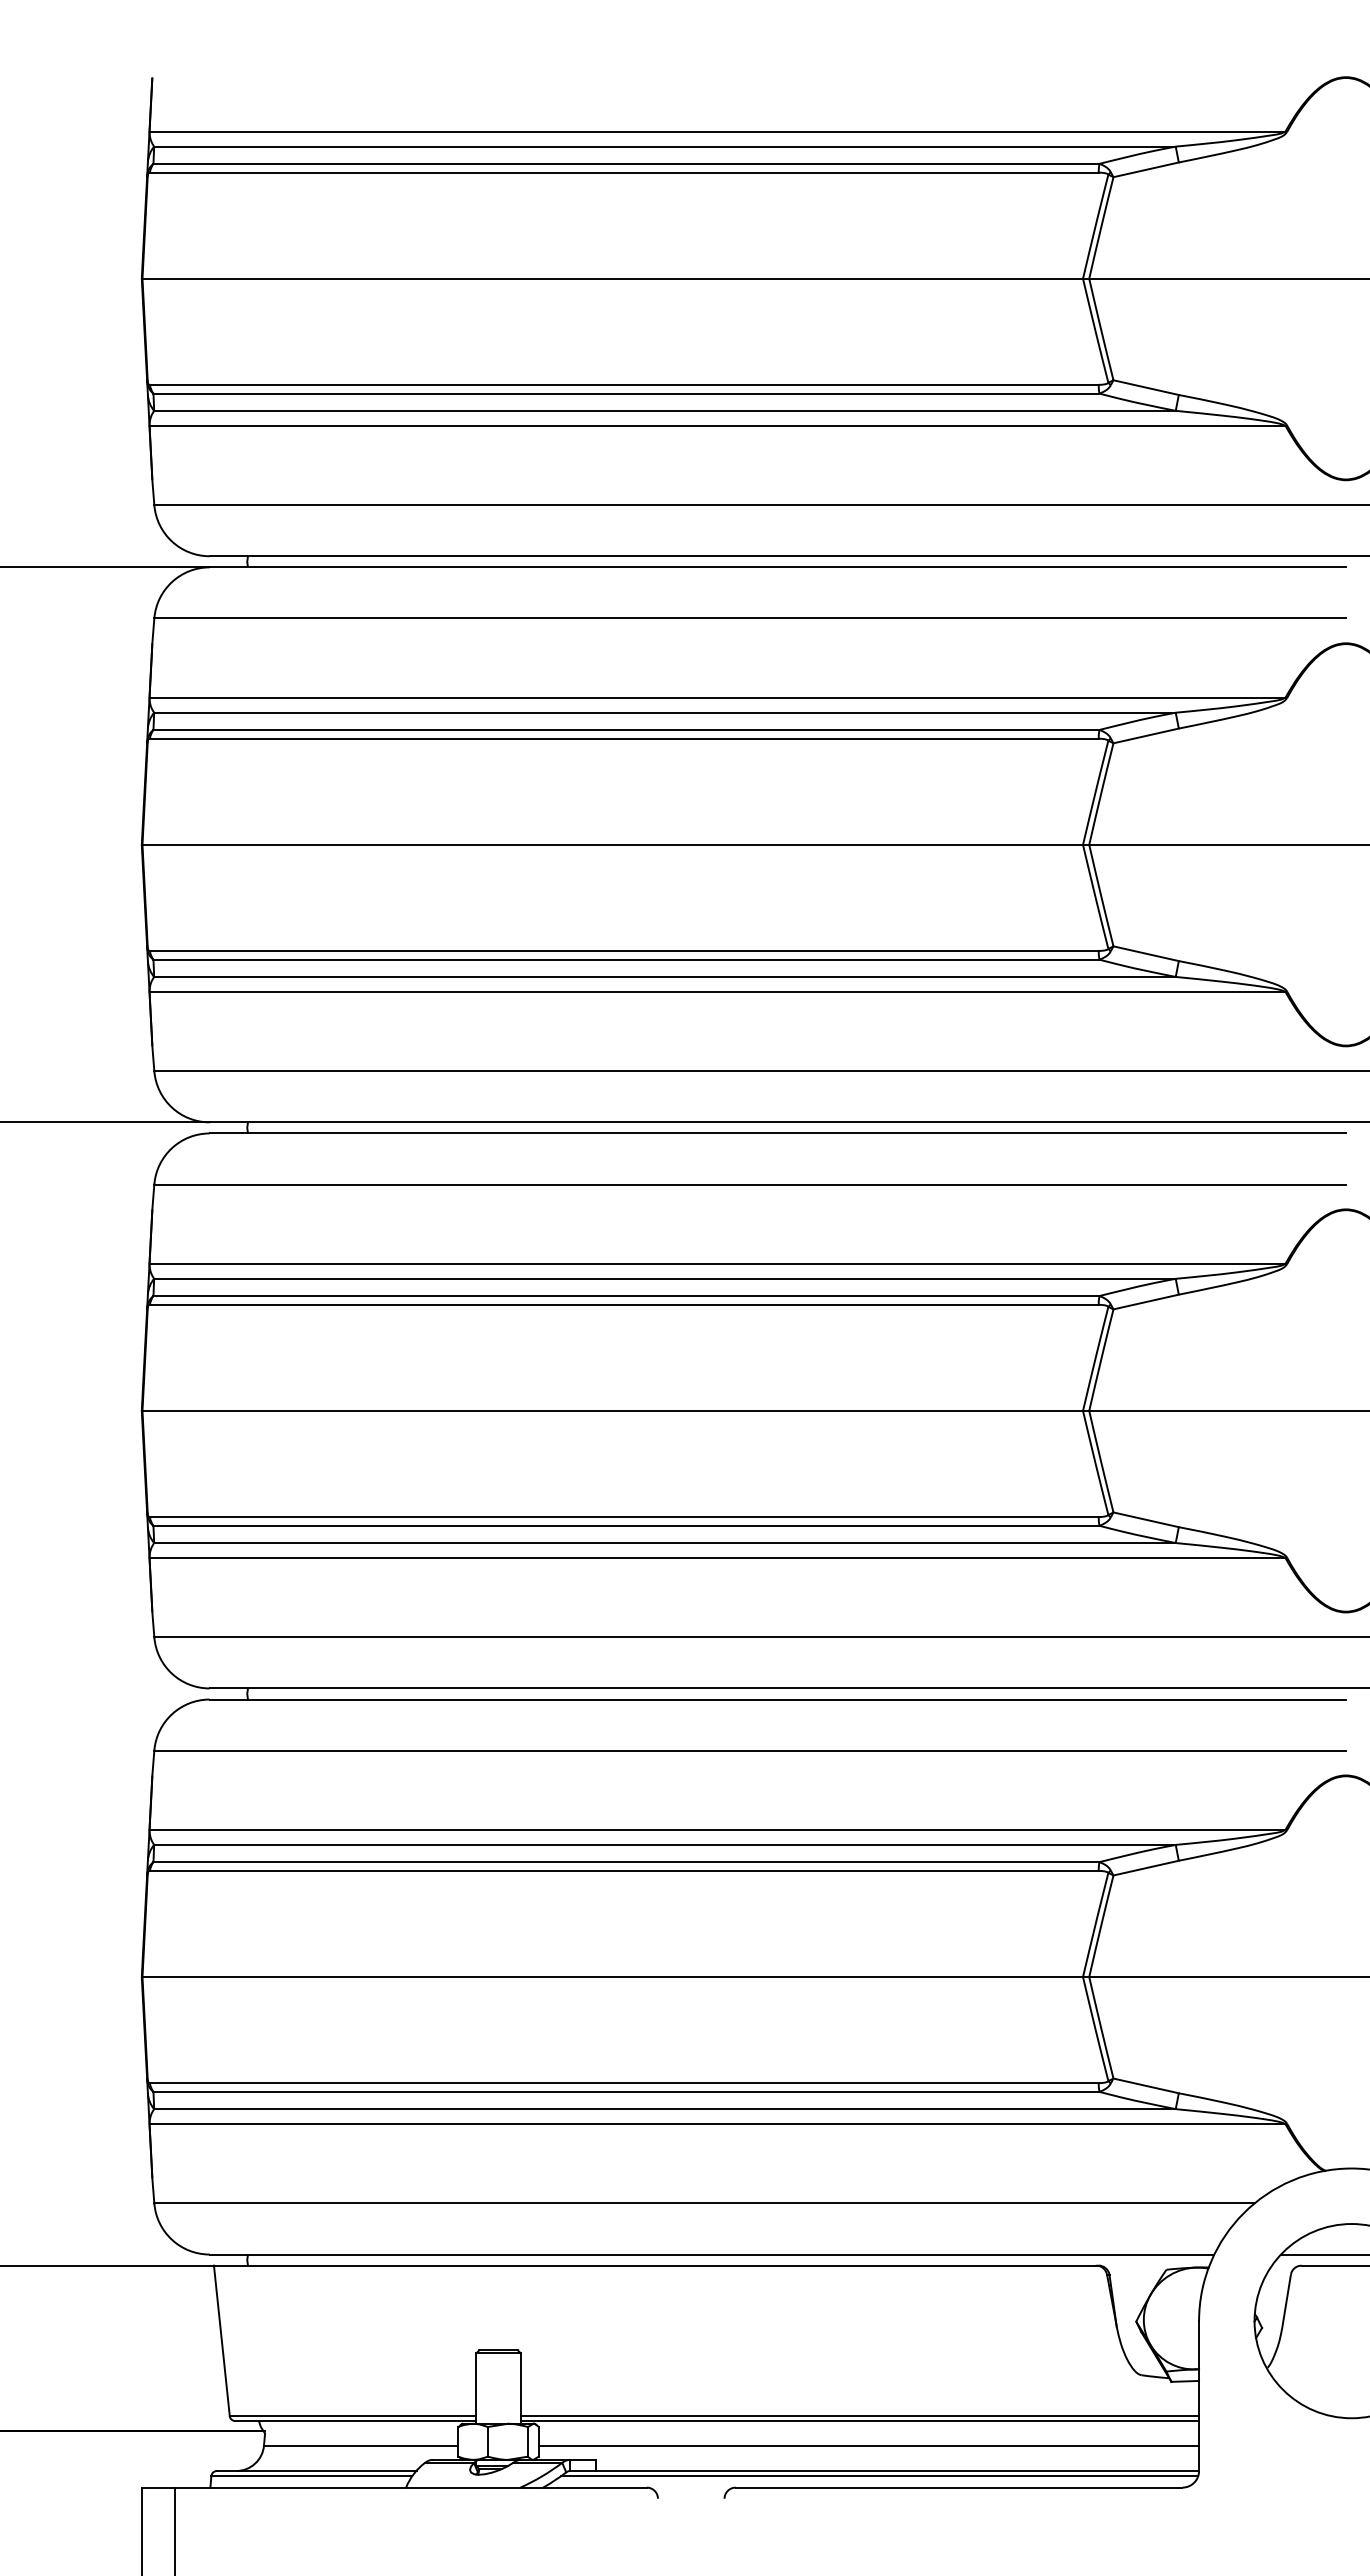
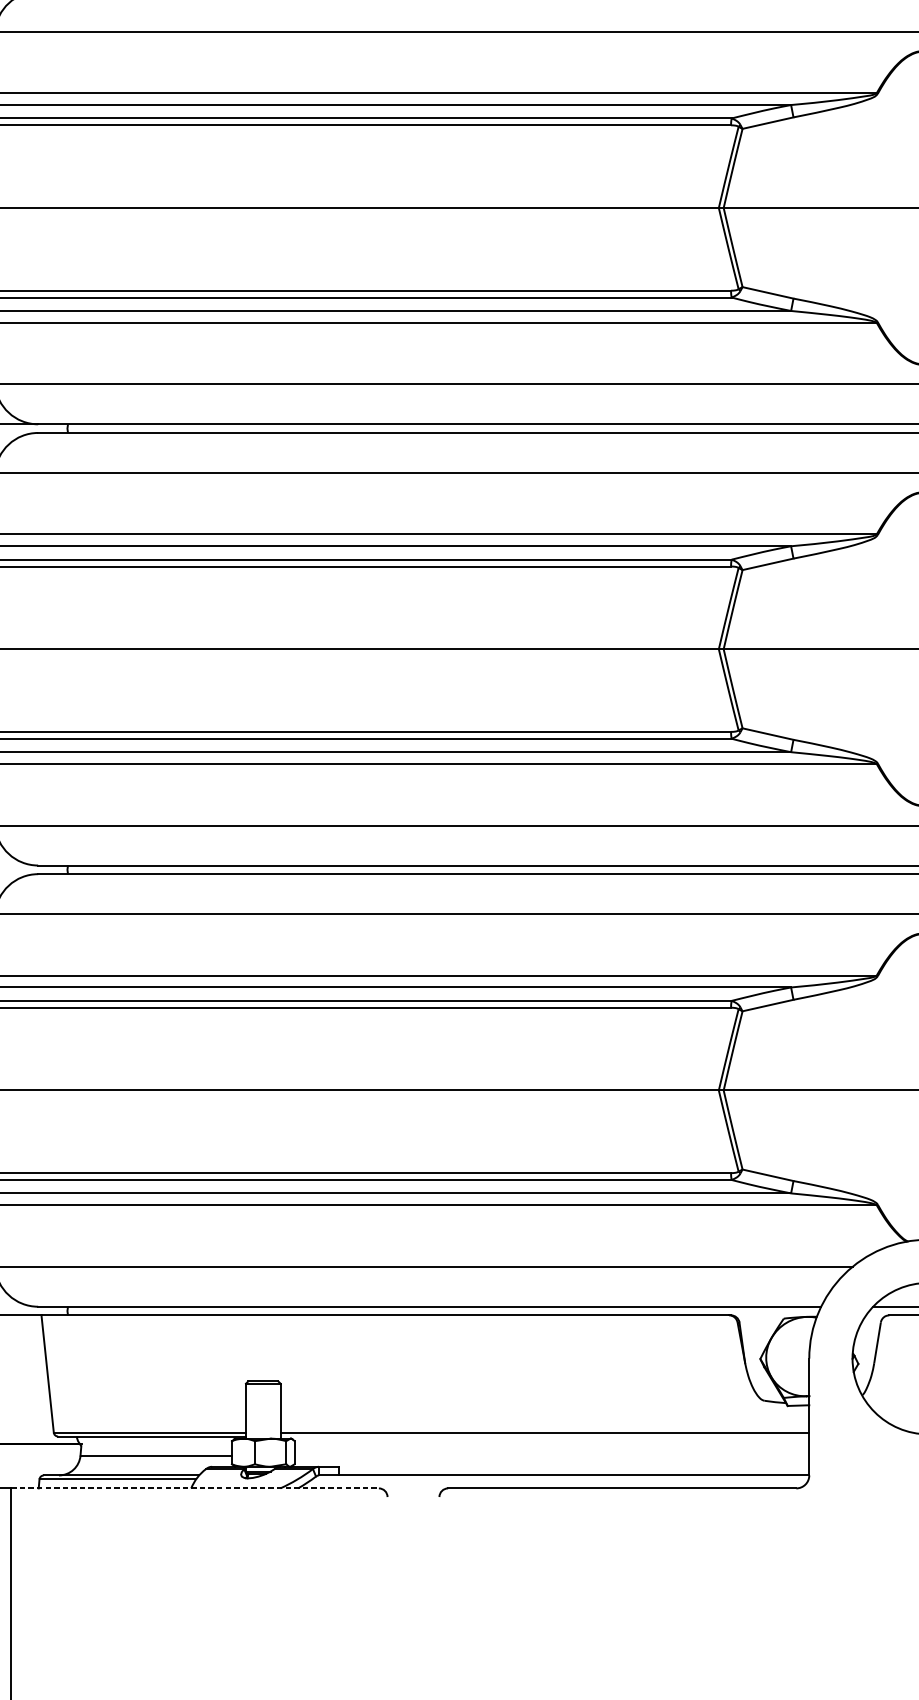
line: (859, 2421) -> (544, 1436), removed
line: (868, 2445) -> (551, 1455), removed
line: (879, 2476) -> (560, 1479), removed
line: (410, 2487) -> (194, 1488), solid -> dashed

